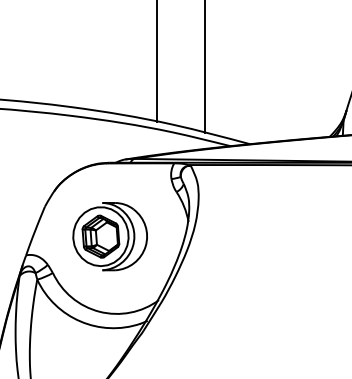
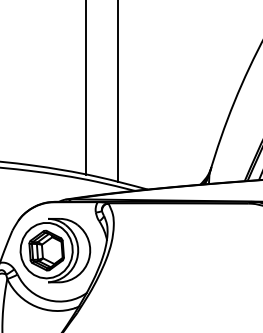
part: (110, 236) -> (55, 250), size x1.43

